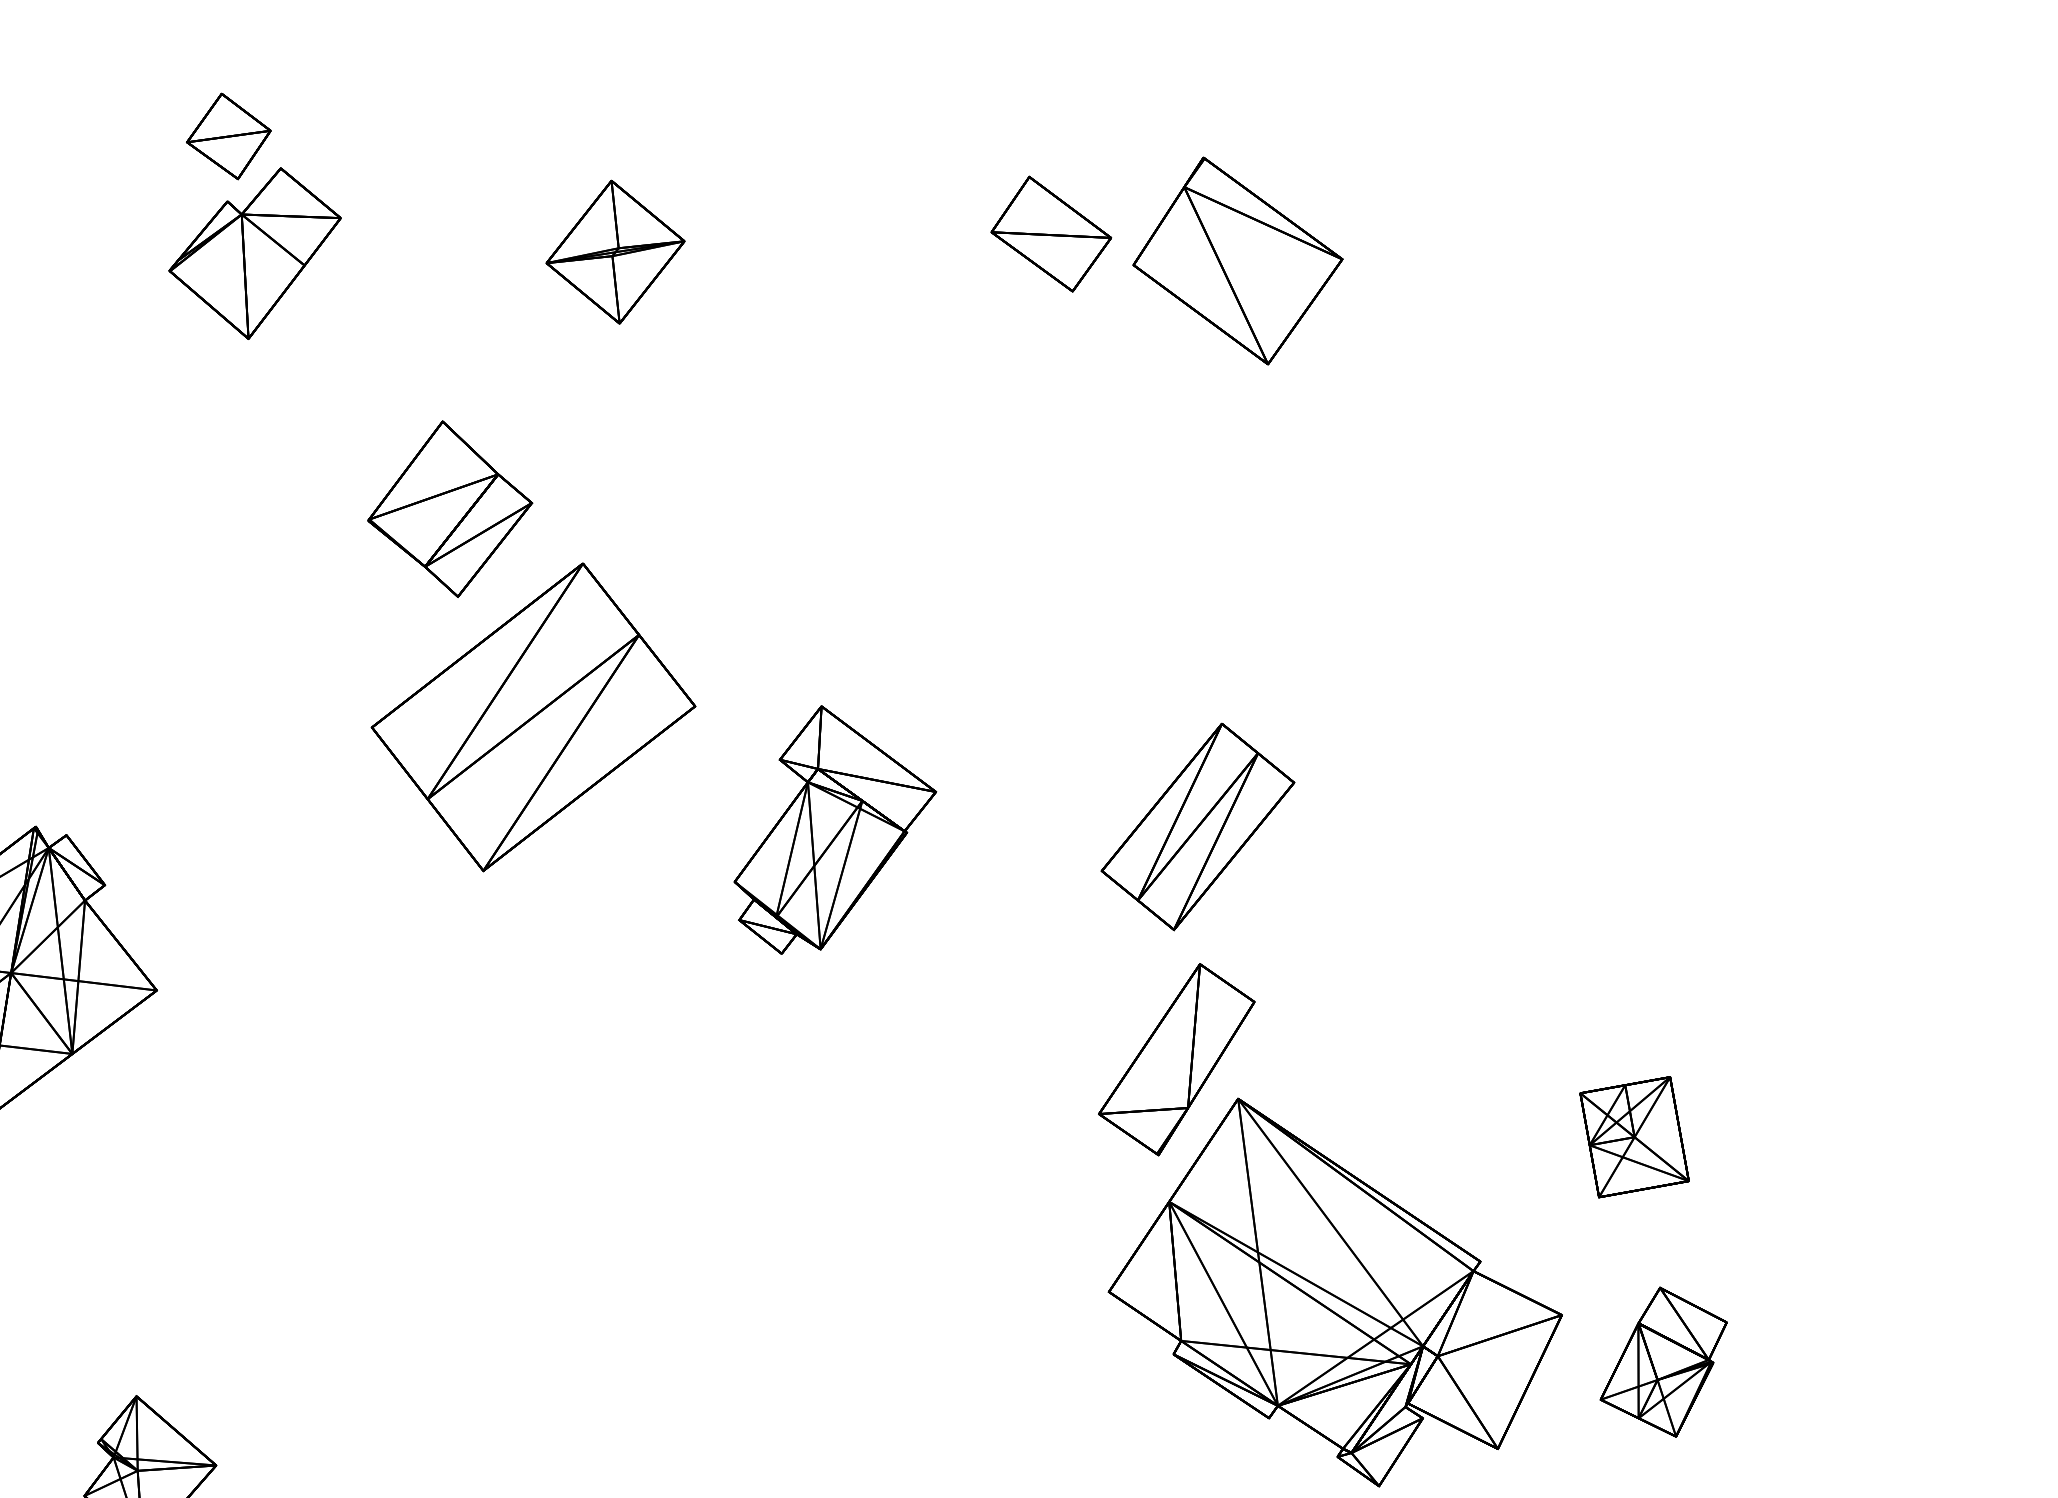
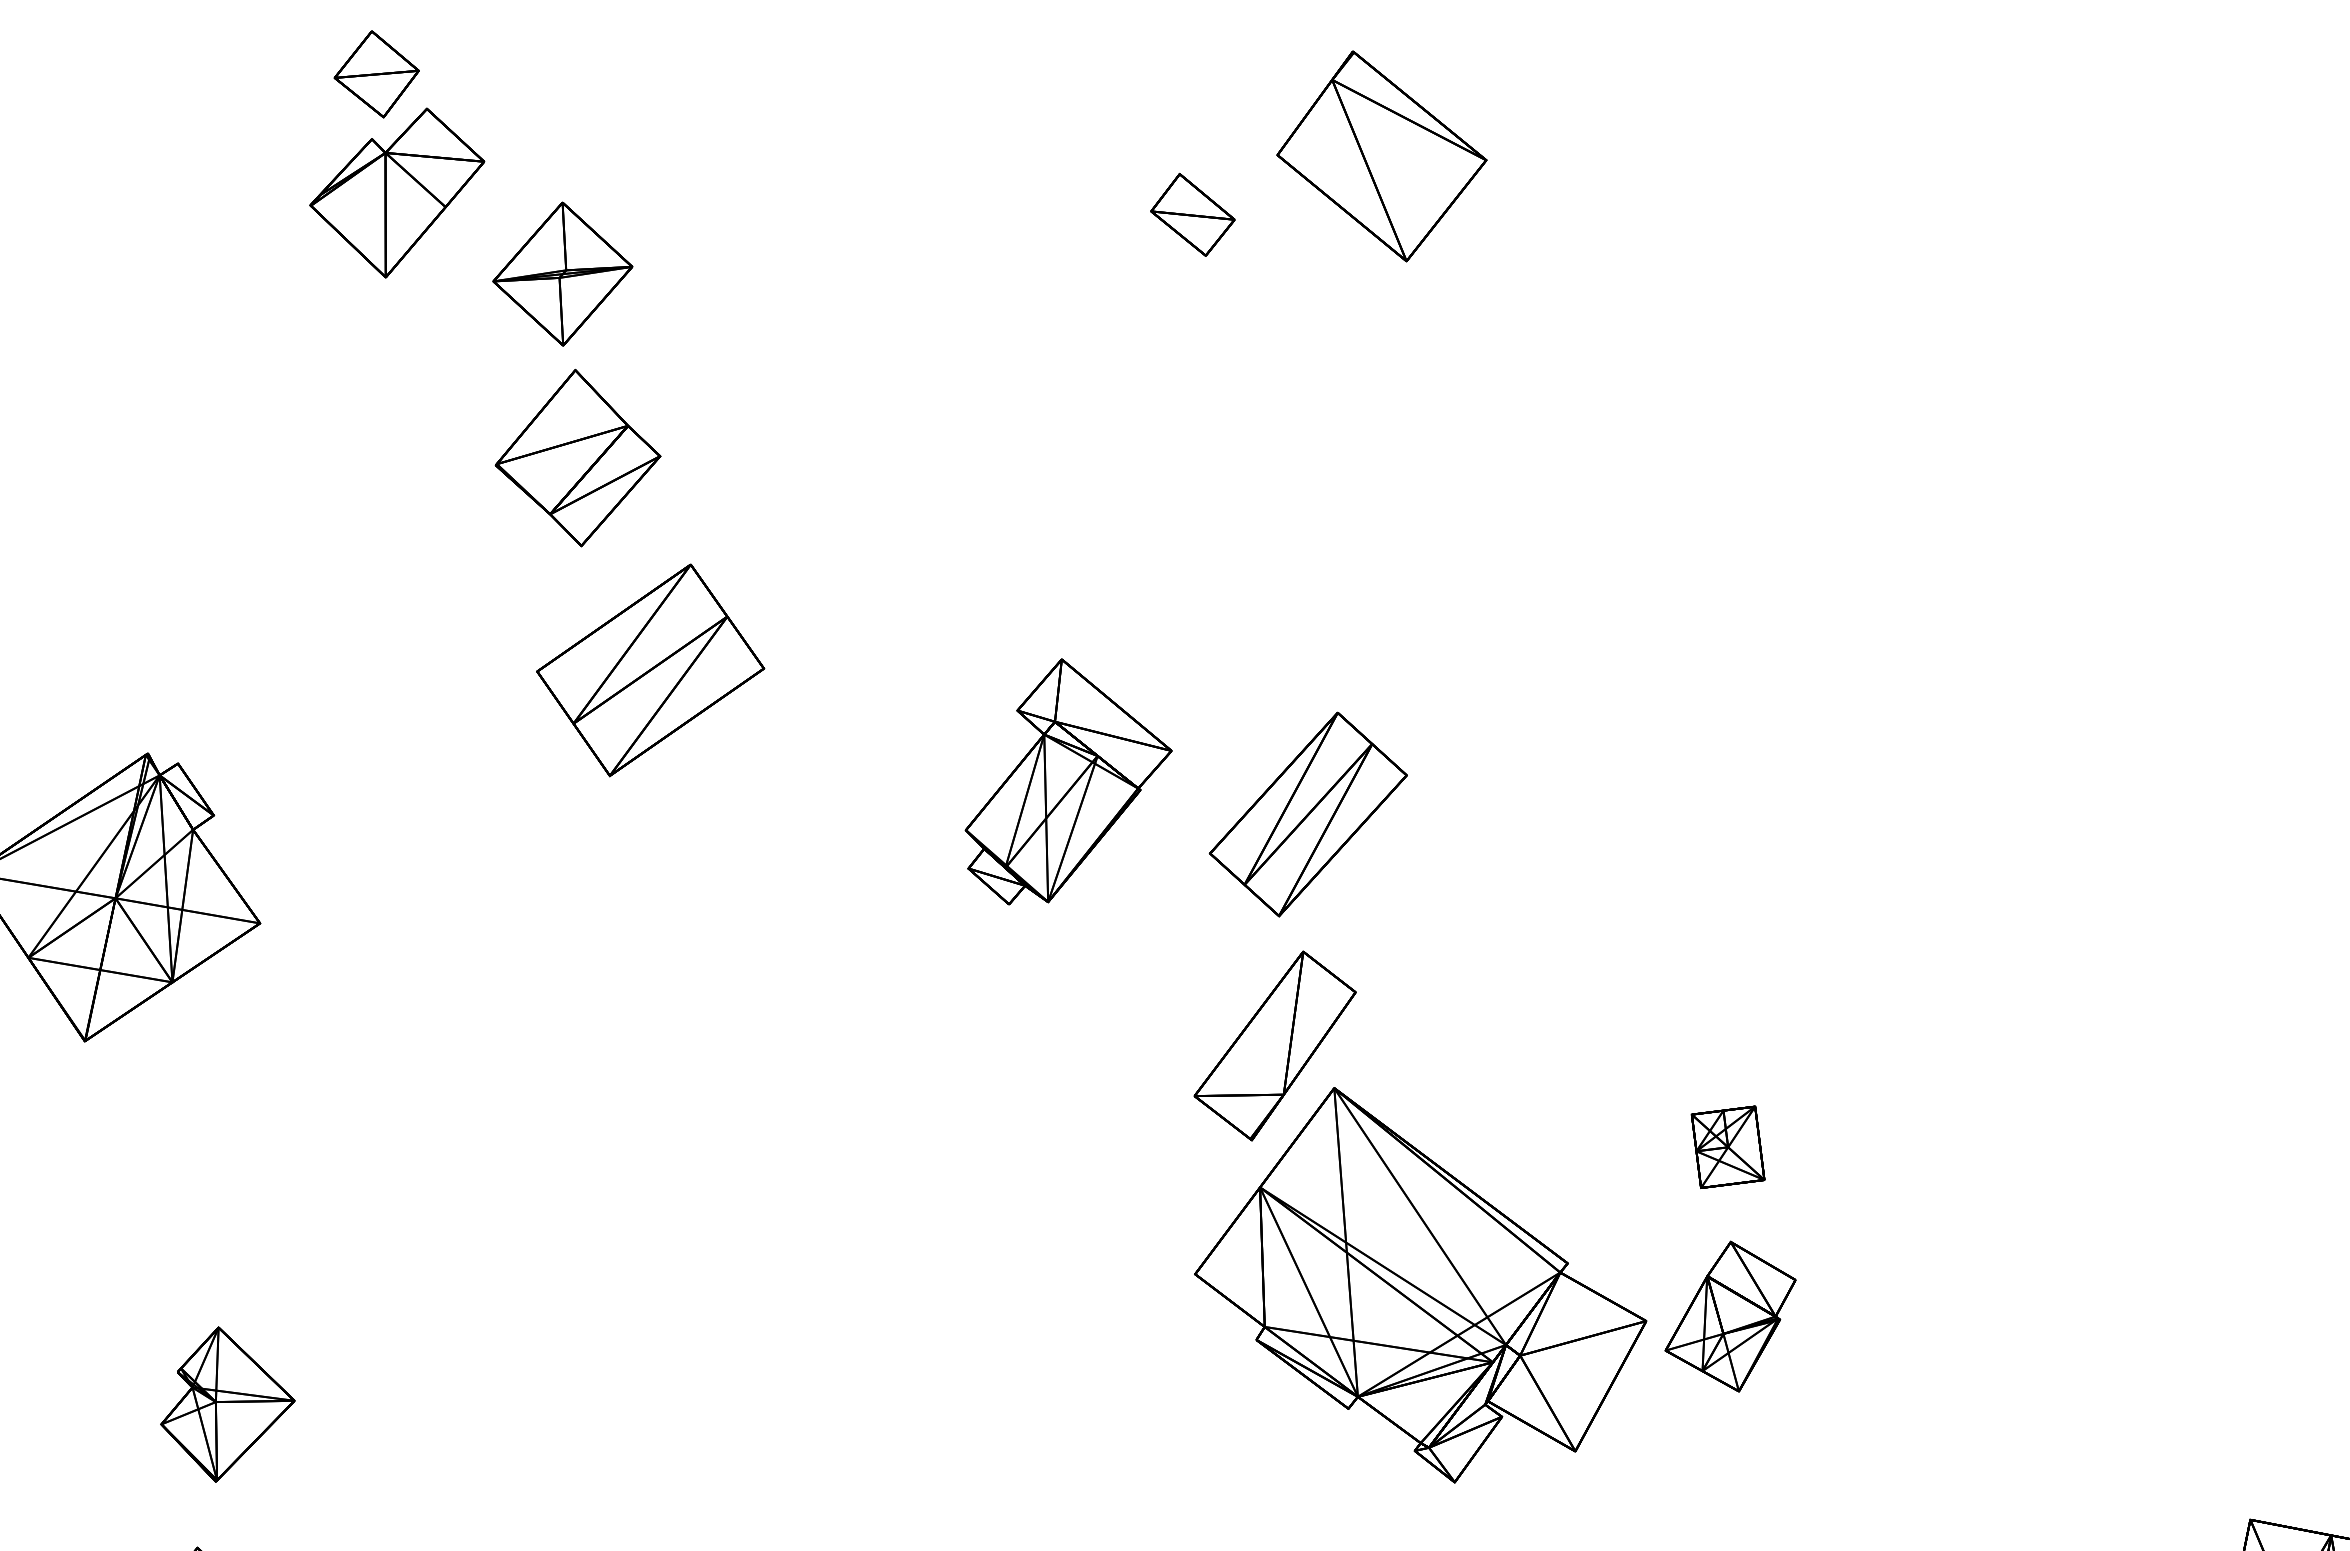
part: (1050, 233) -> (1192, 214), size x0.7
part: (615, 251) -> (562, 273), moved
part: (1237, 261) -> (1381, 156), moved
part: (533, 717) -> (650, 670), size x0.7
part: (834, 827) -> (1068, 781), moved
part: (1633, 1137) -> (1727, 1147), size x0.7
part: (1663, 1362) -> (1730, 1316), moved

